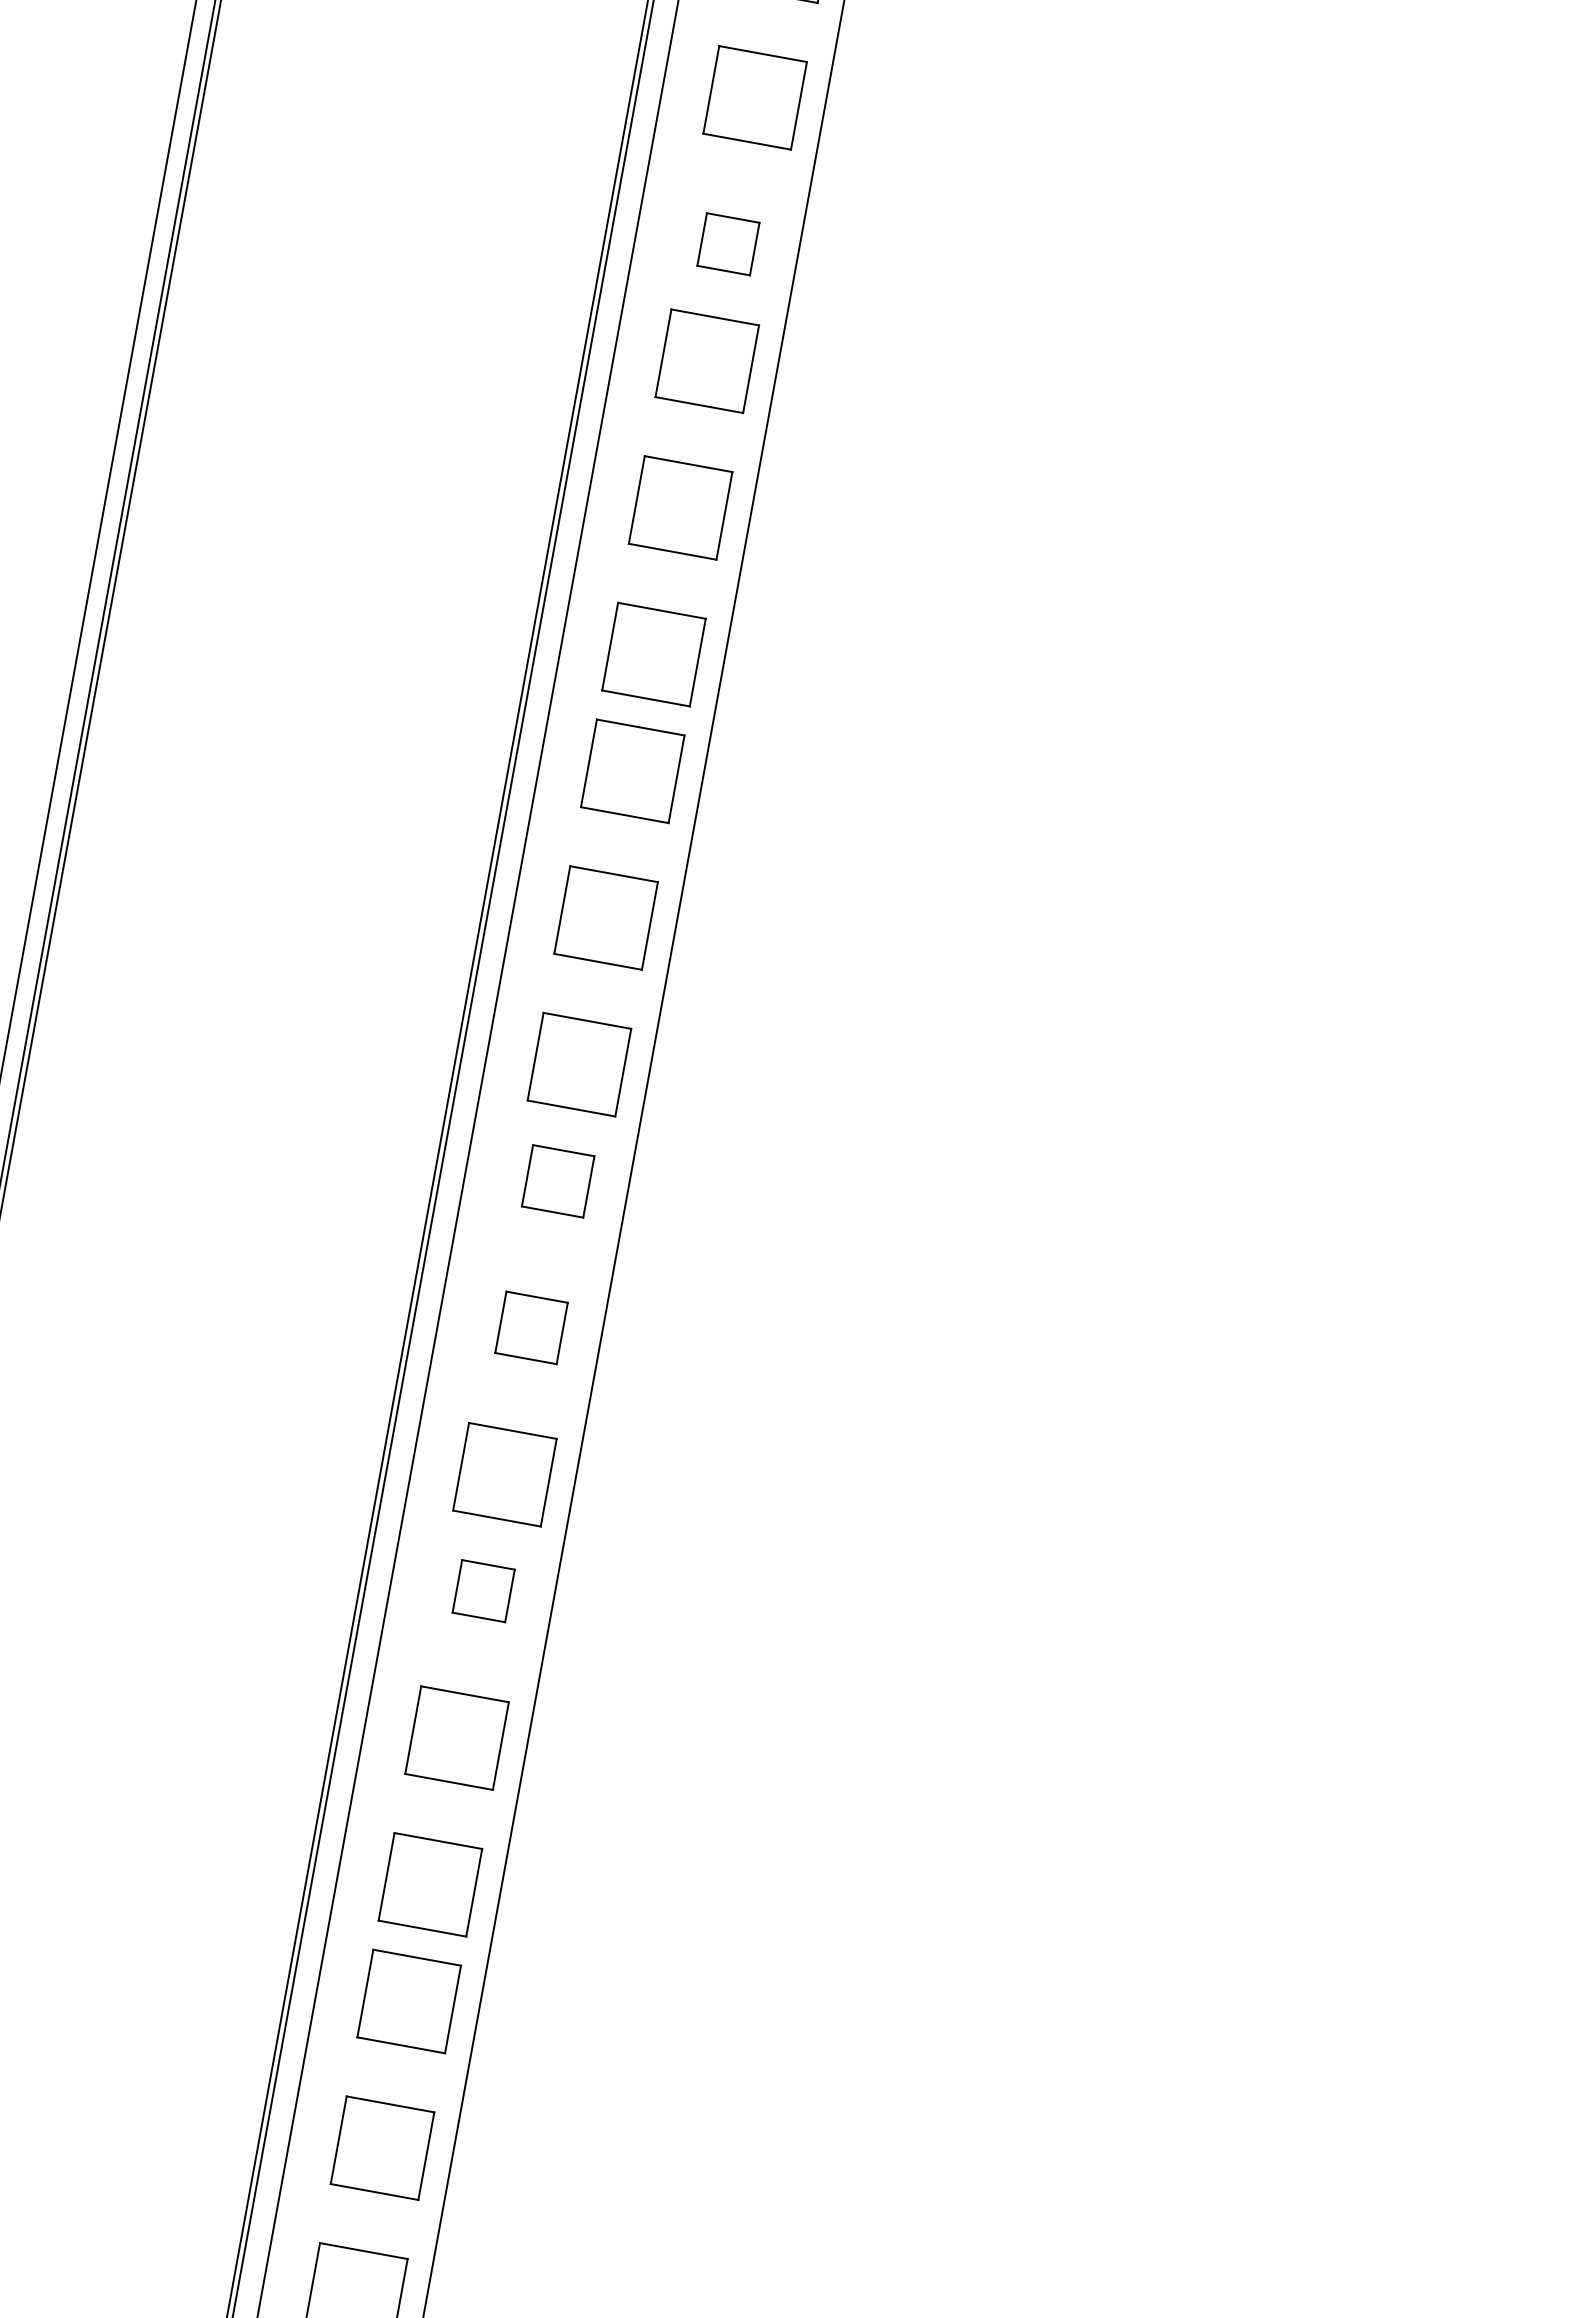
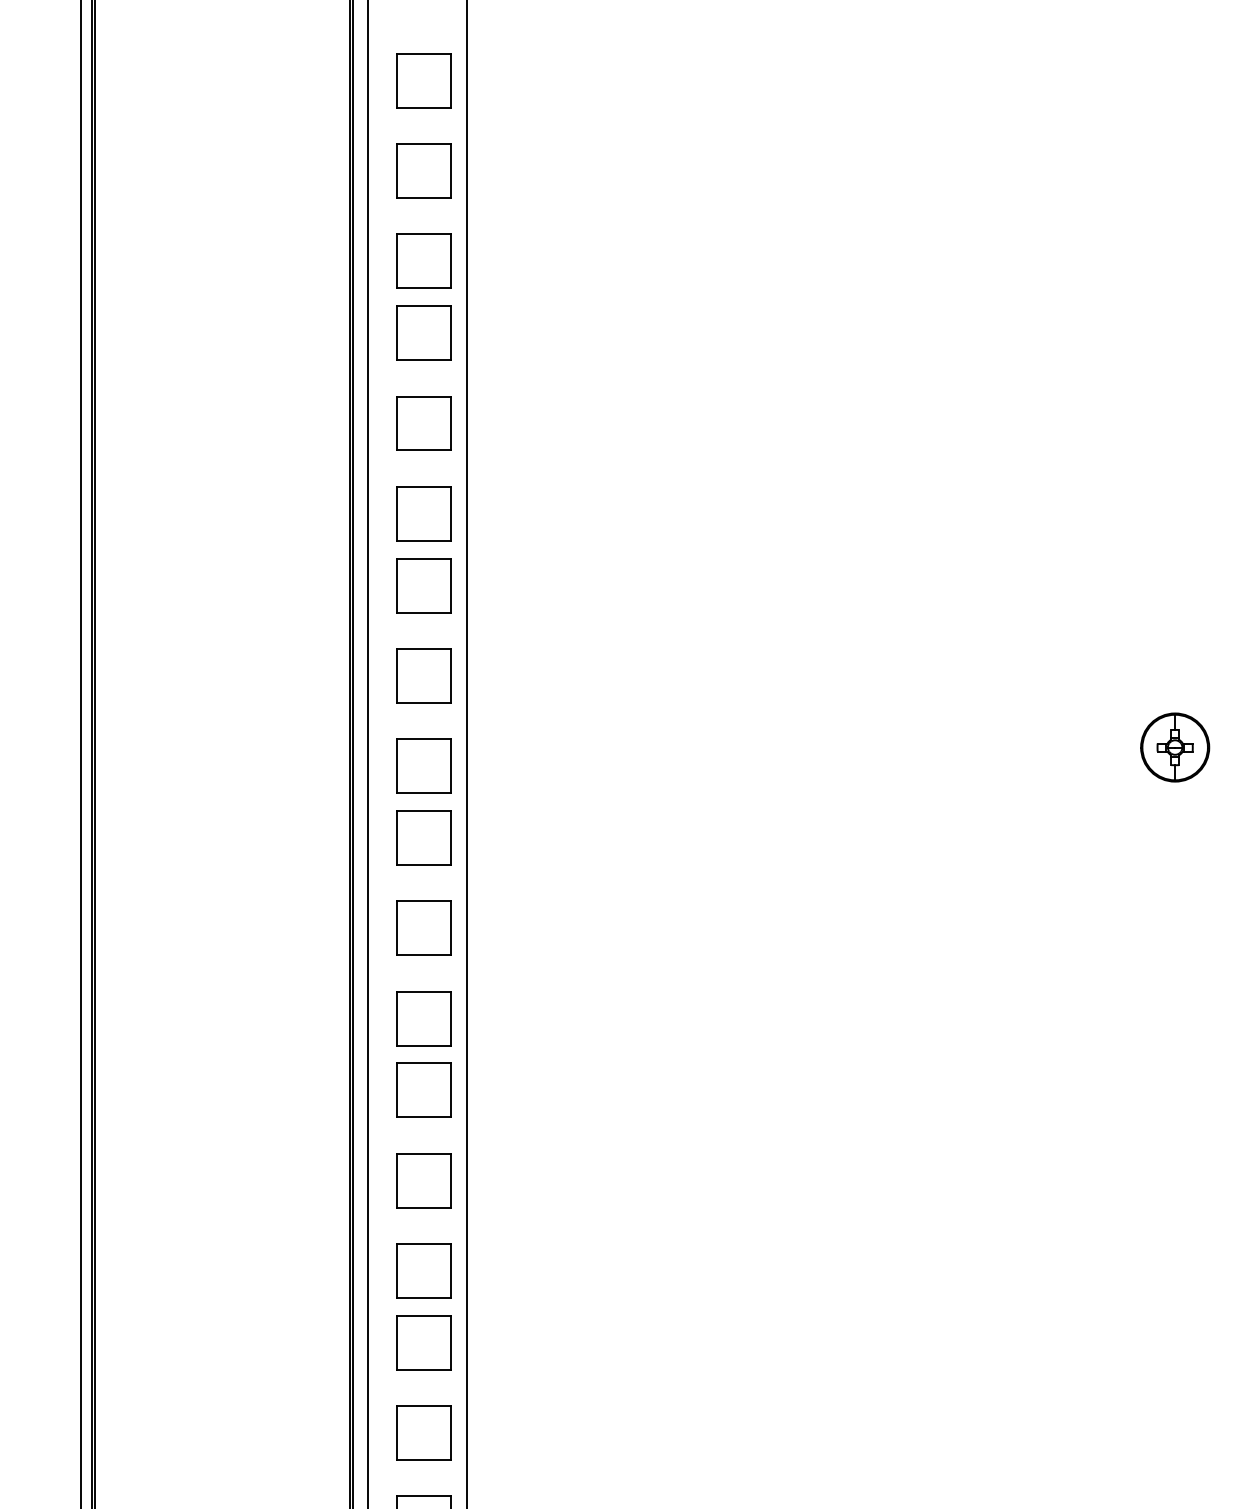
part: (727, 242) -> (423, 260), size x1.67
part: (557, 1180) -> (423, 837), size x1.43
part: (530, 1326) -> (423, 927), size x1.43
part: (482, 1589) -> (423, 1089), size x1.67

